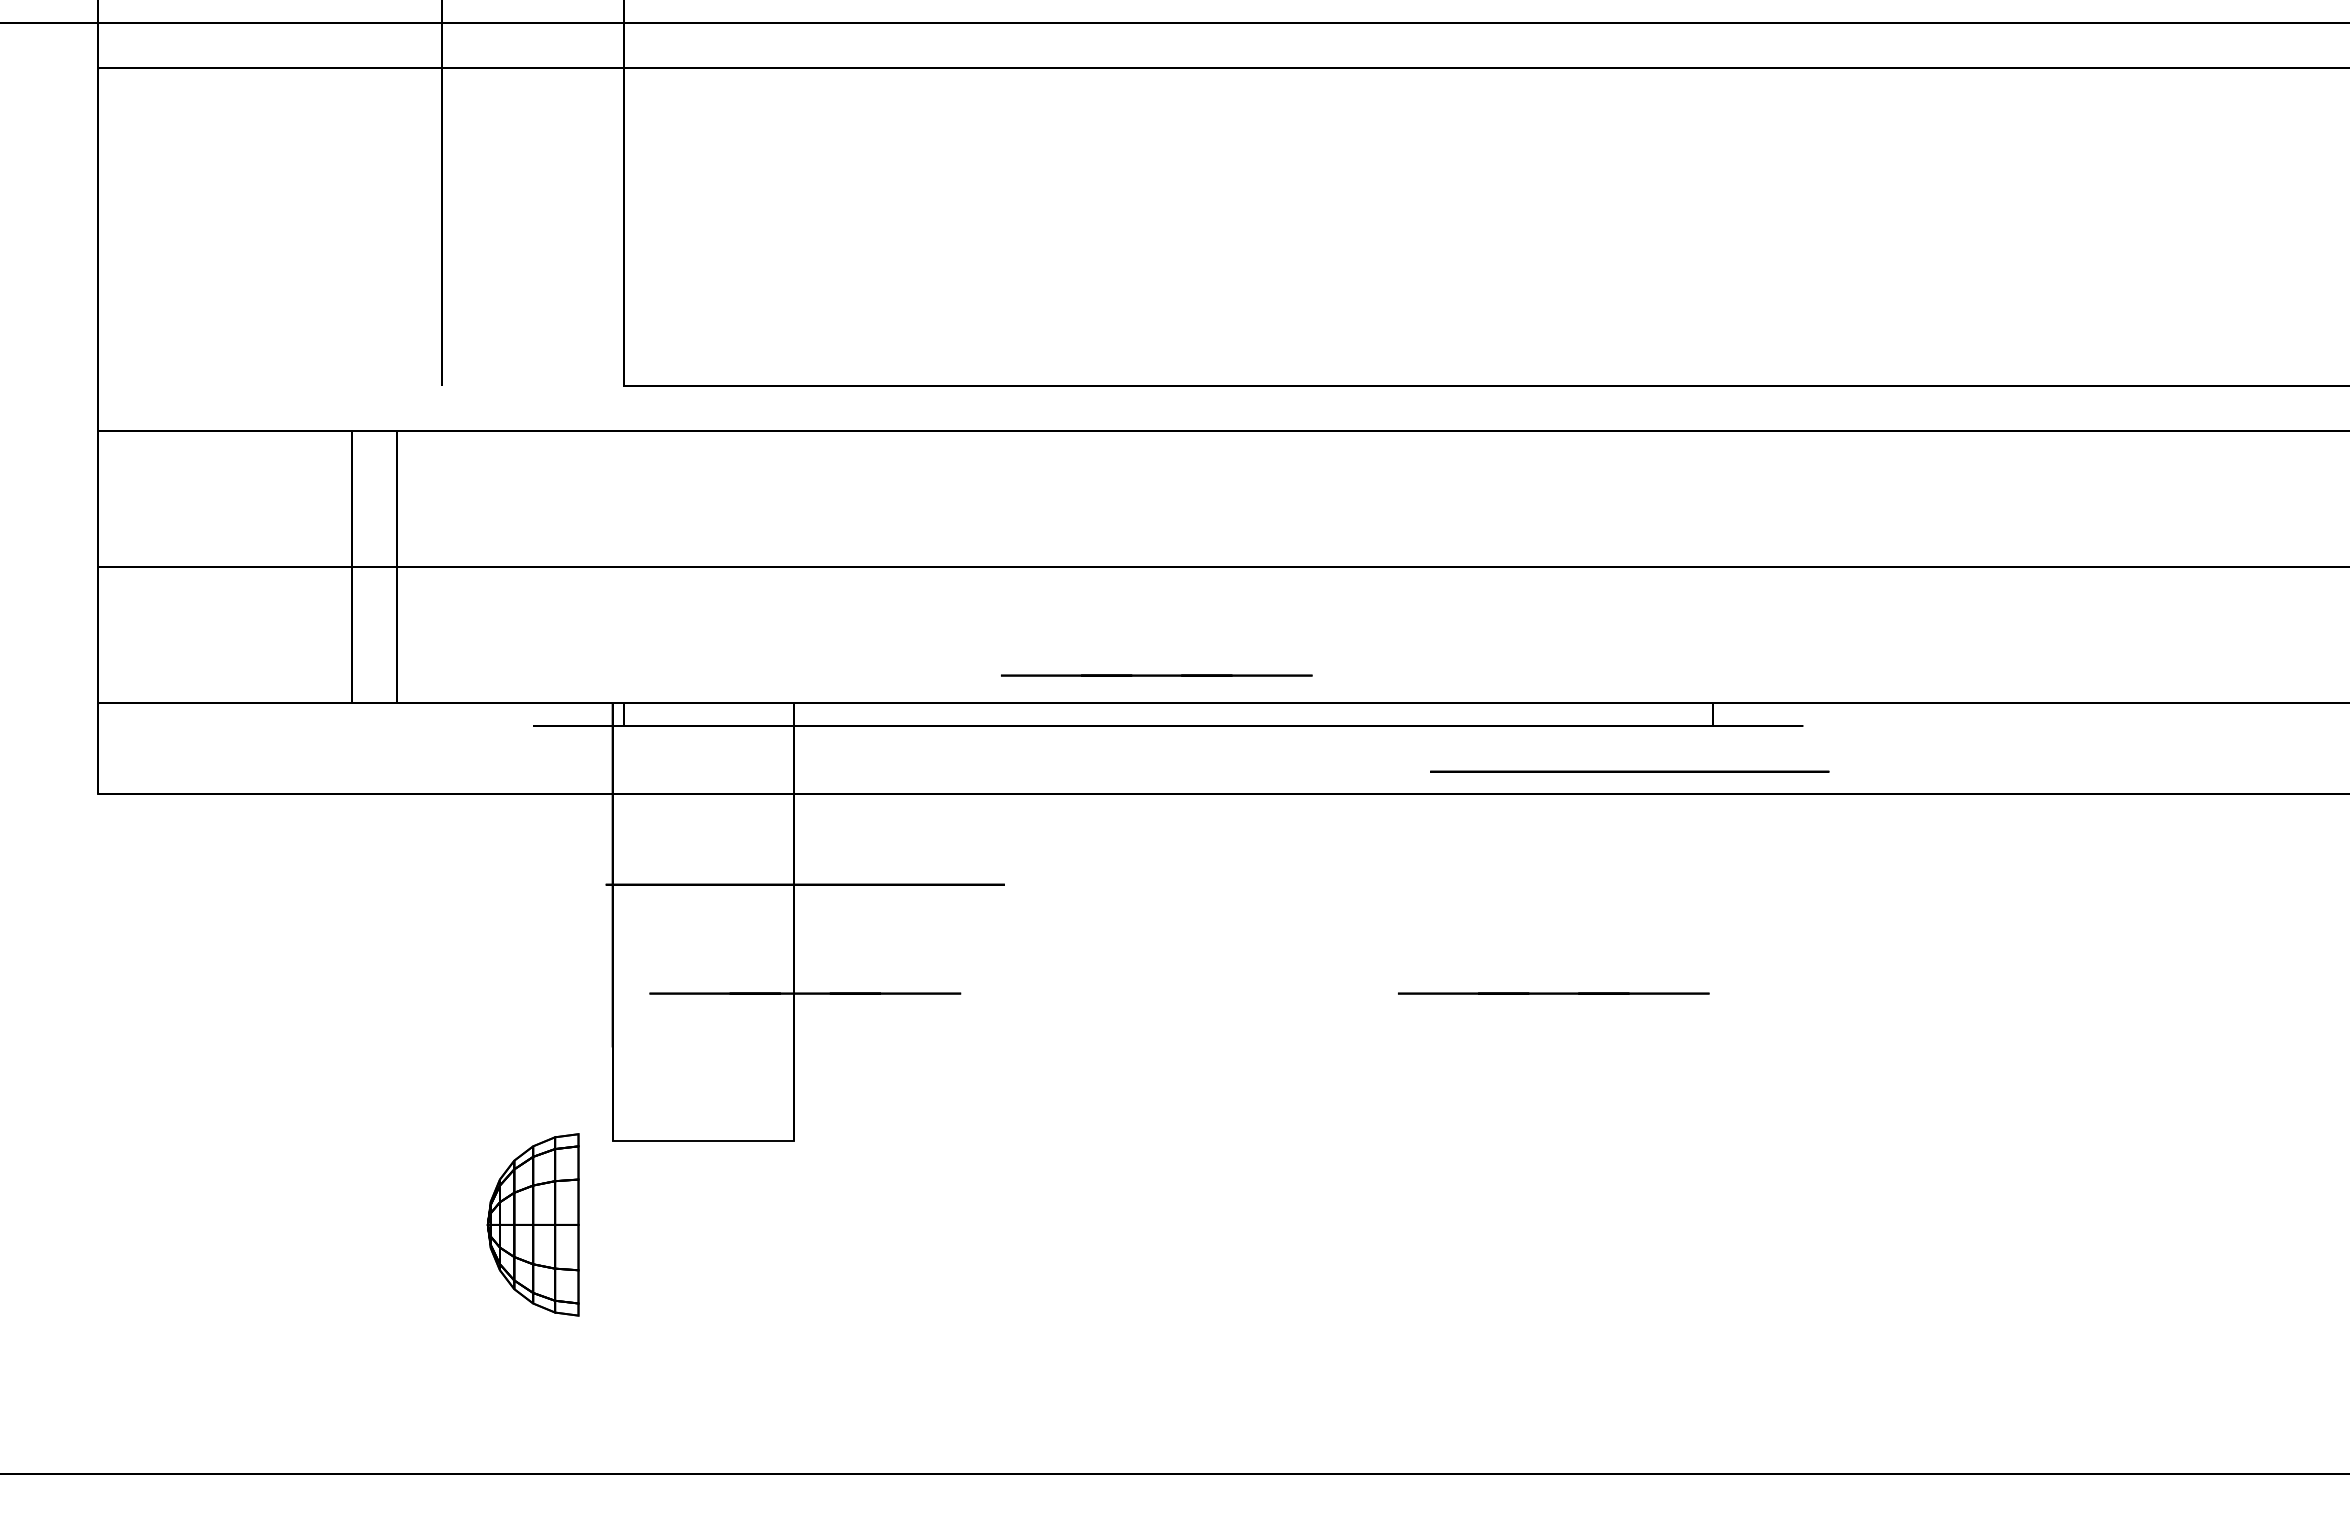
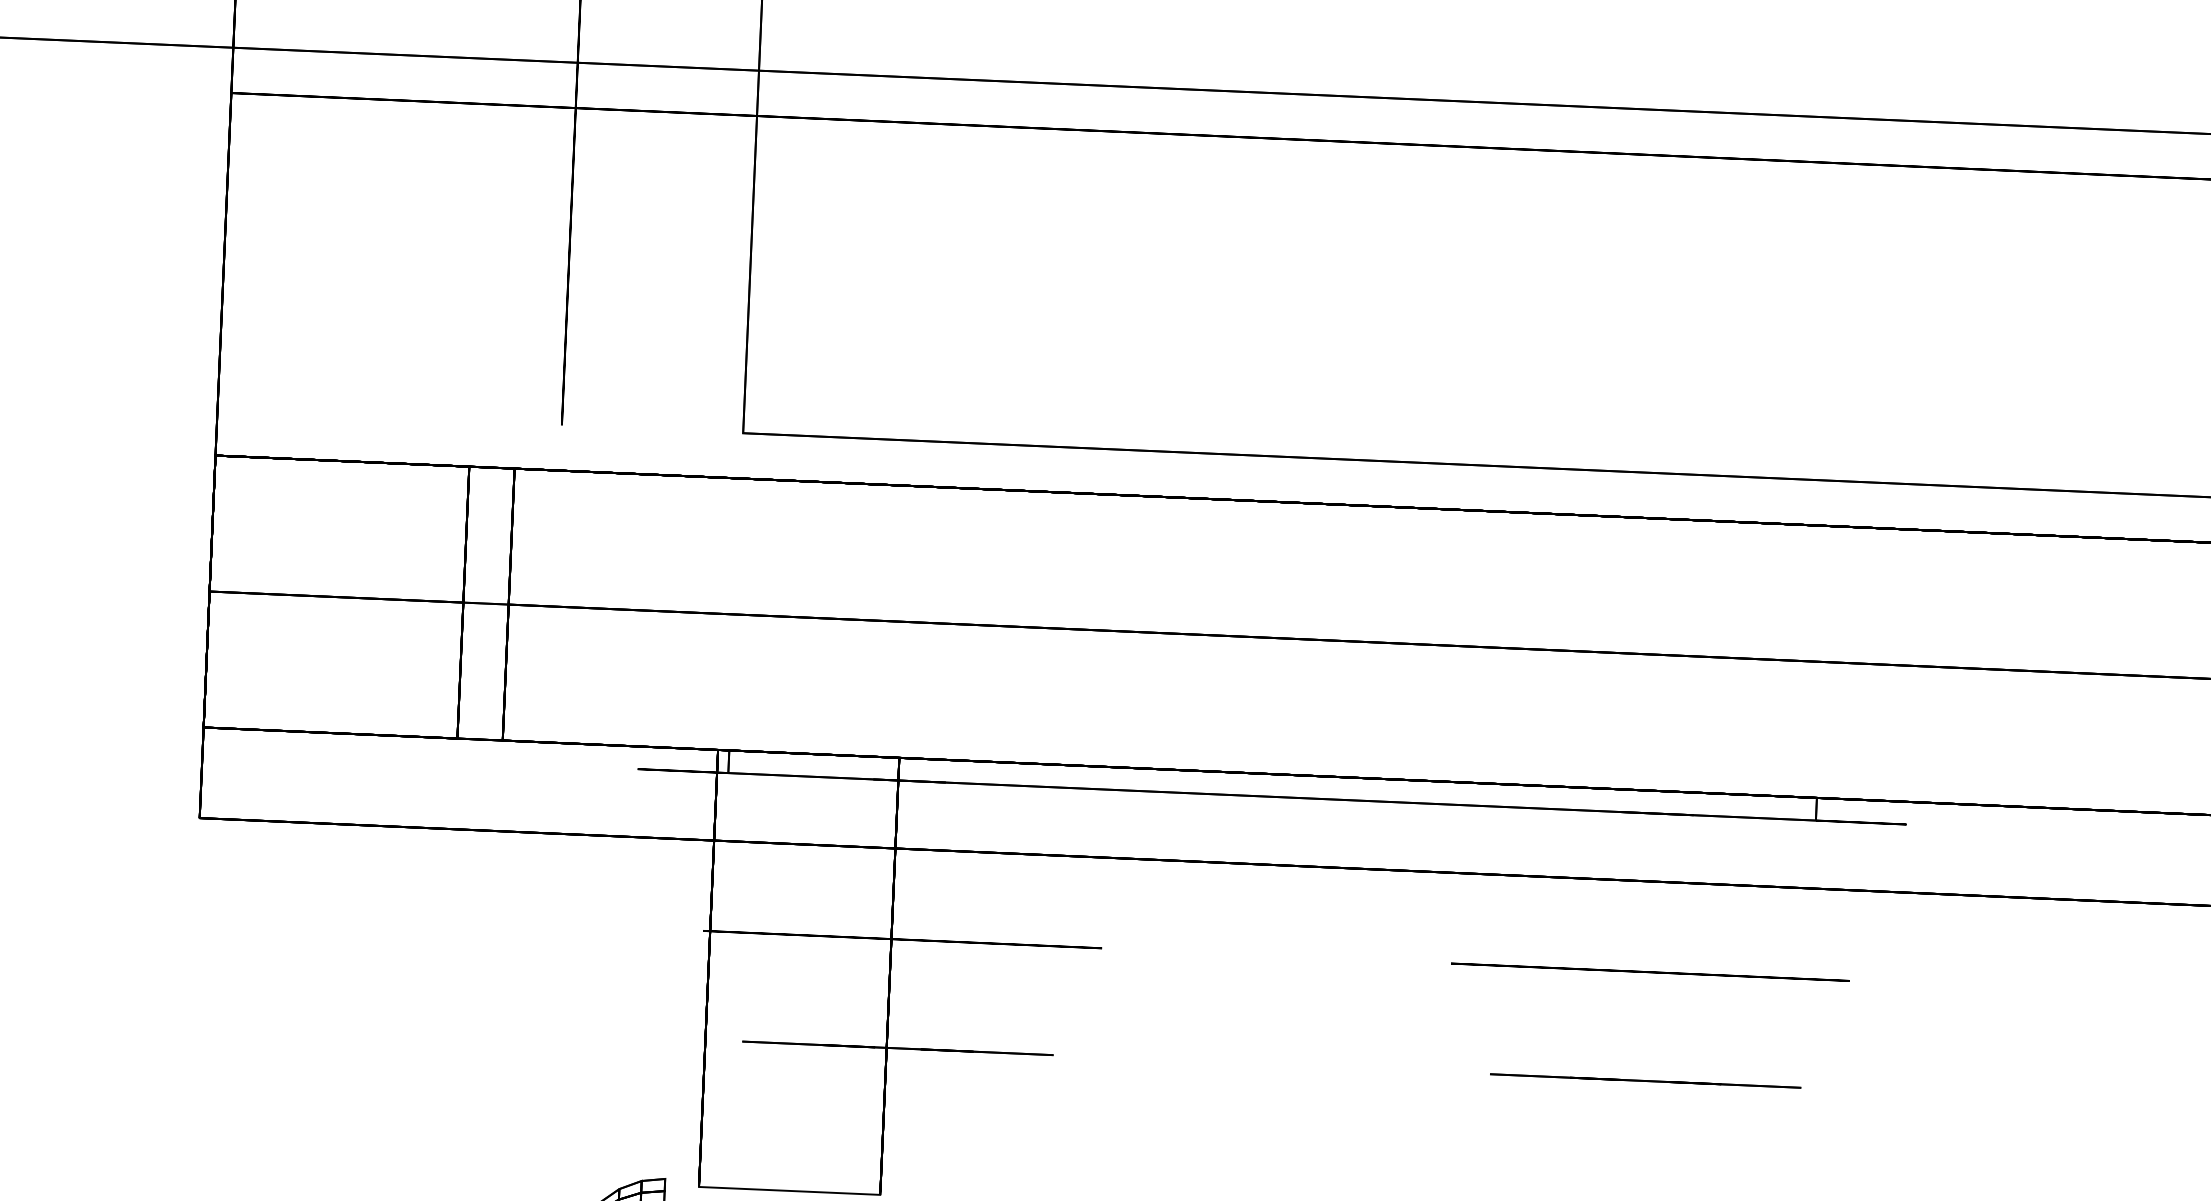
line: (1156, 675) -> (1262, 745), removed
circle: (1629, 771) -> (1650, 972), moved

